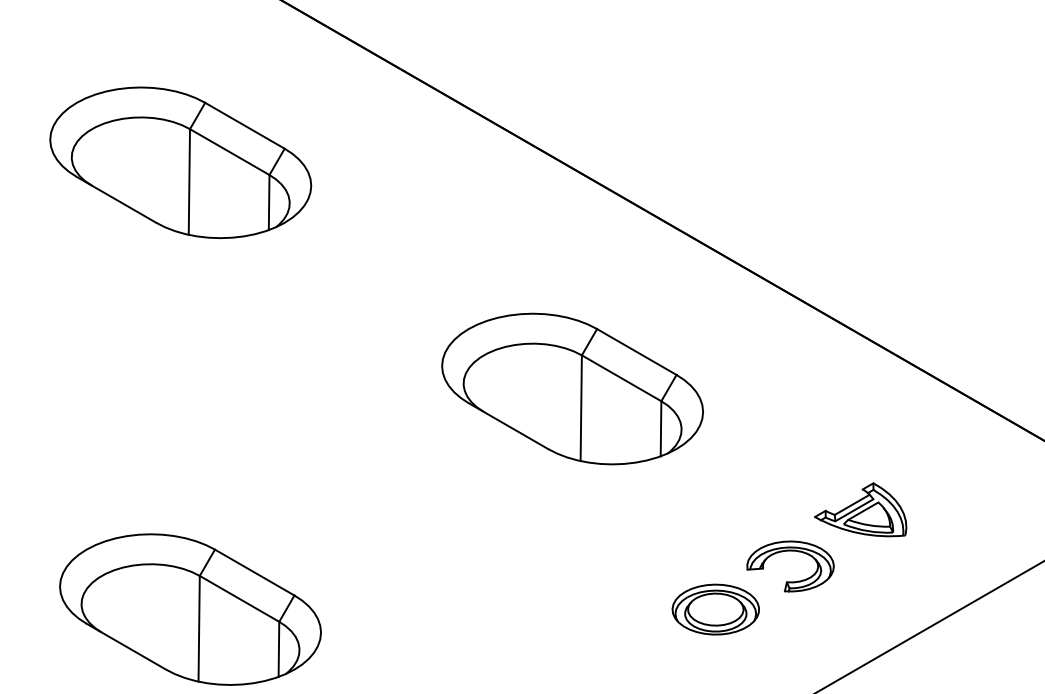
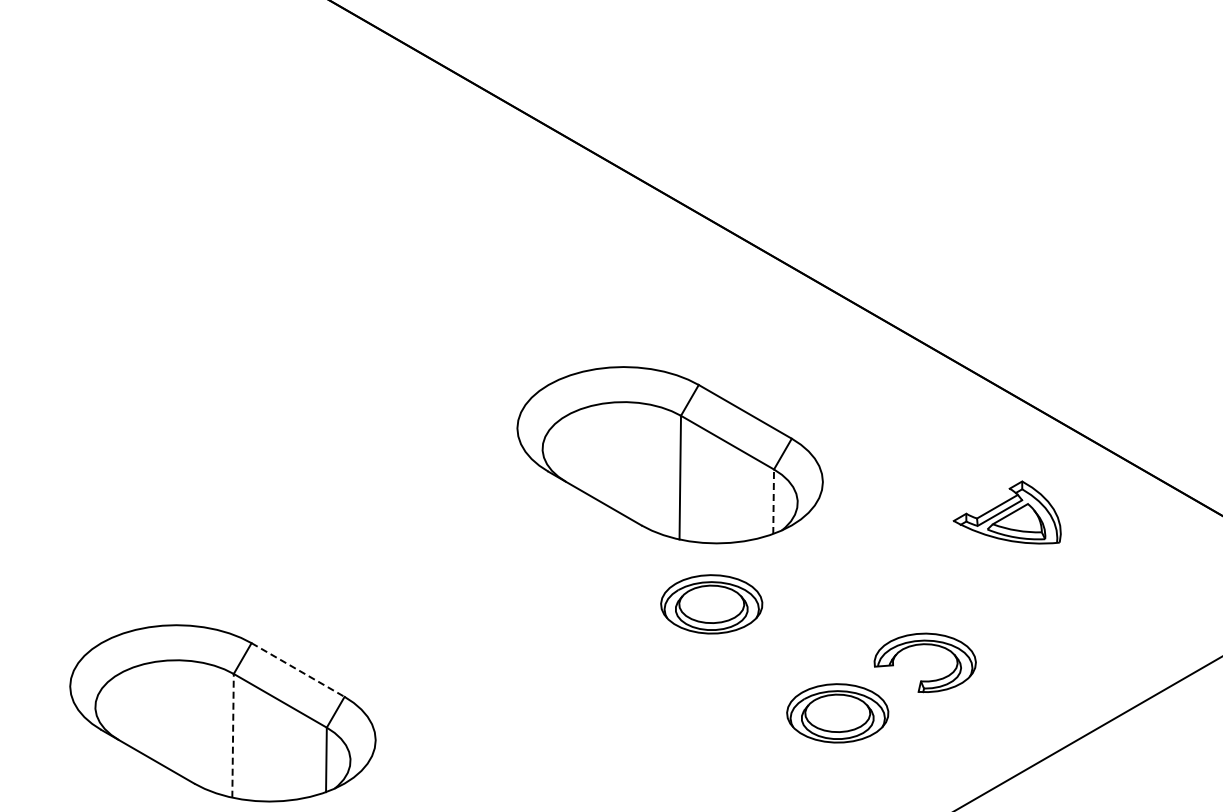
part: (180, 162) -> (211, 190), removed
line: (660, 428) -> (773, 501), solid -> dashed
part: (859, 509) -> (1006, 512), moved
part: (607, 516) -> (711, 604), added
line: (255, 572) -> (298, 670), solid -> dashed
line: (199, 628) -> (233, 735), solid -> dashed

